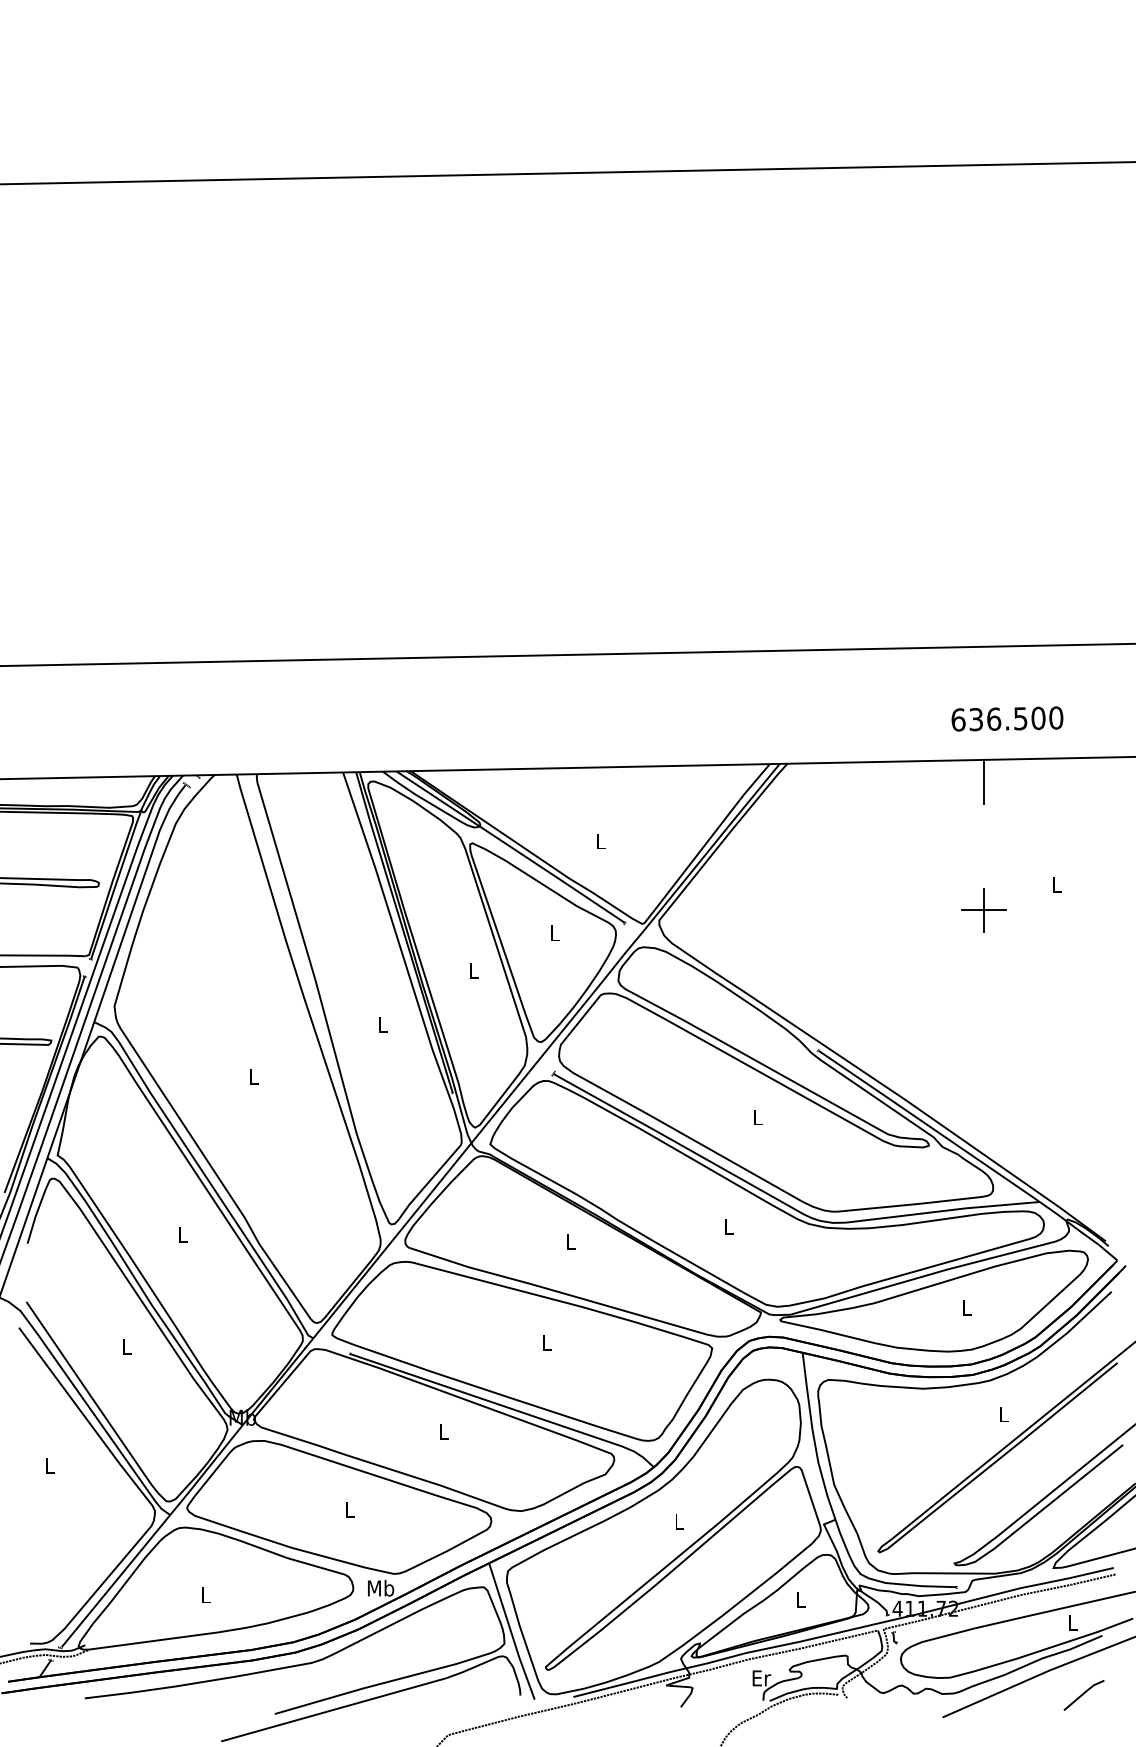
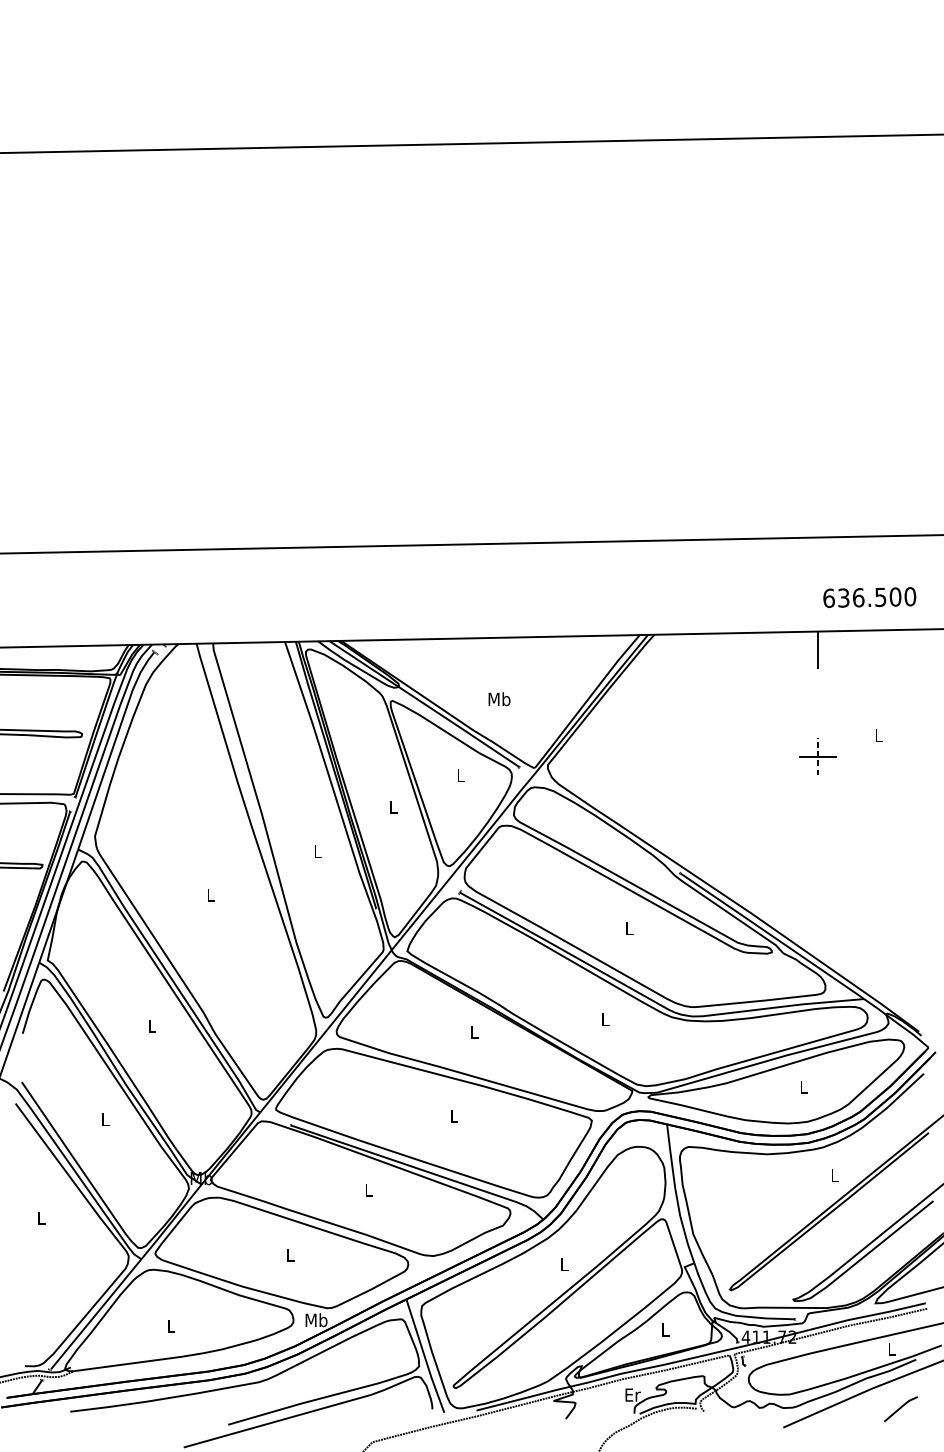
text: (1007, 718) -> (869, 597), moved
text: (601, 841) -> (499, 699), L -> Mb
line: (984, 910) -> (818, 756), solid -> dashed

